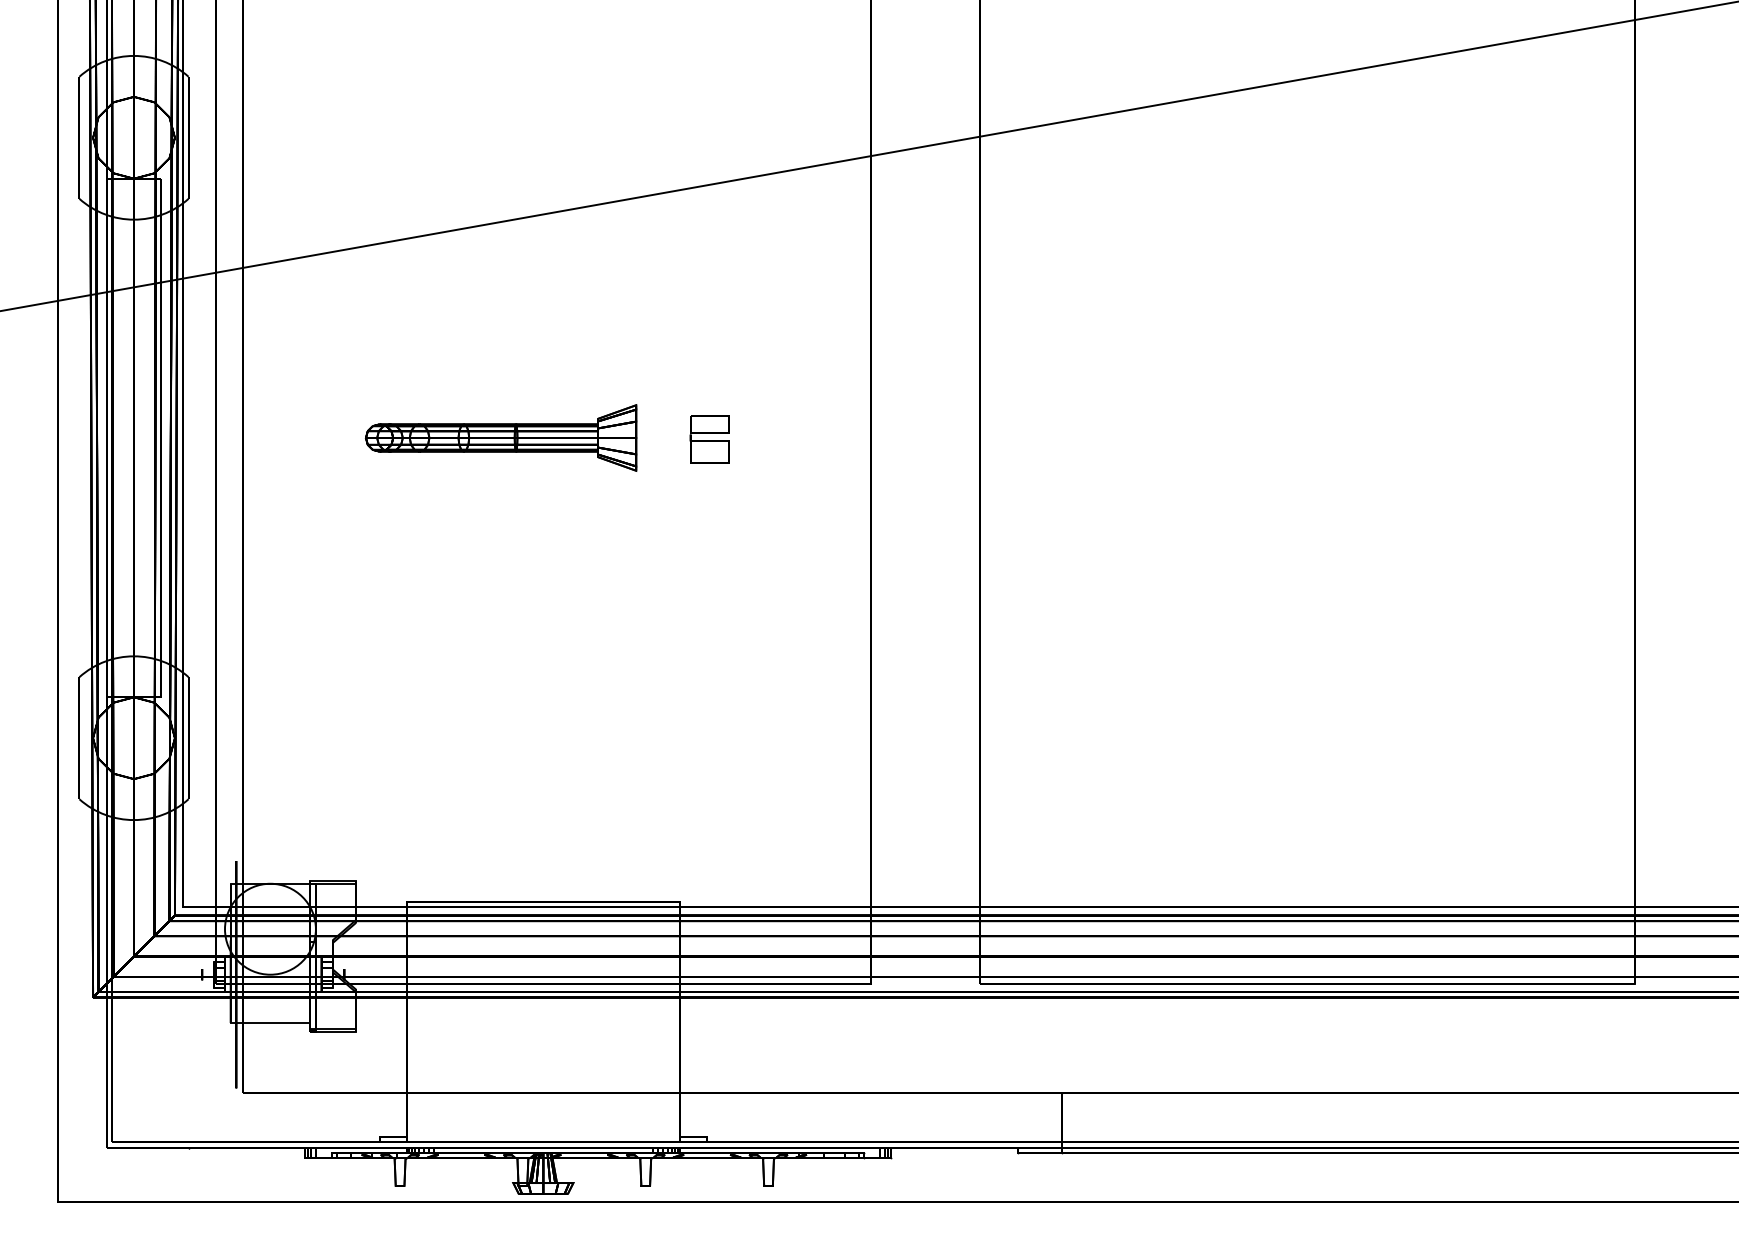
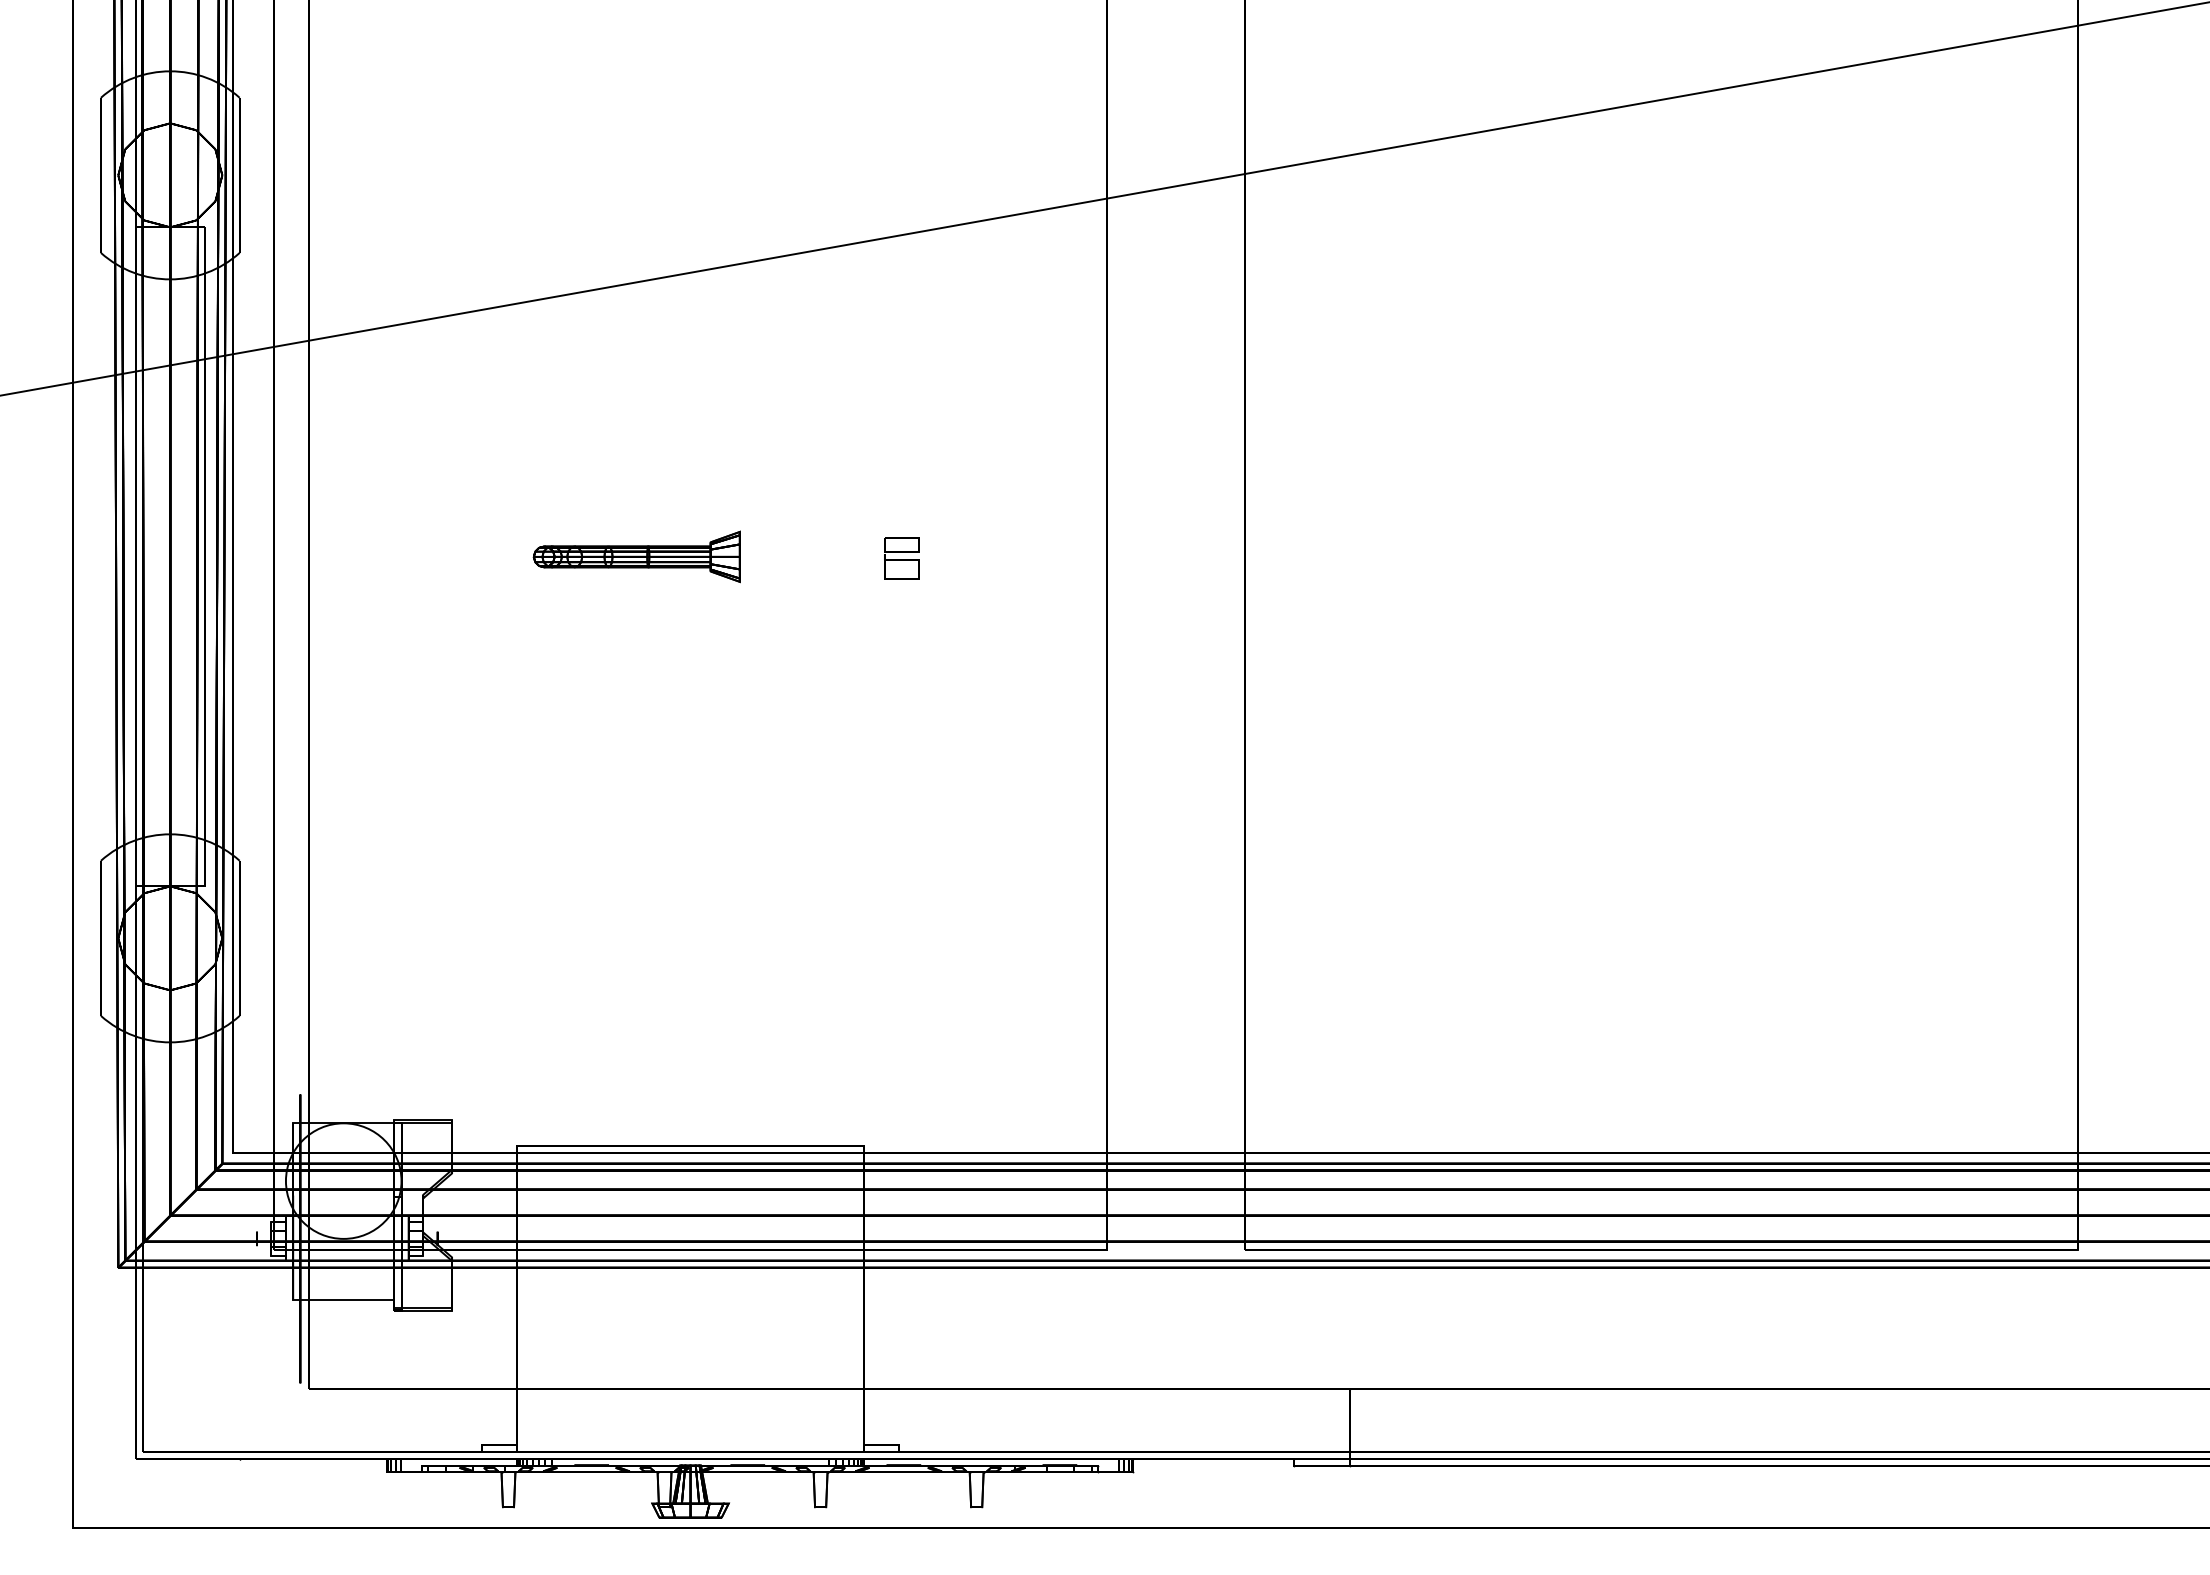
part: (500, 437) -> (636, 556), size x0.6
part: (709, 439) -> (901, 558), size x0.7

